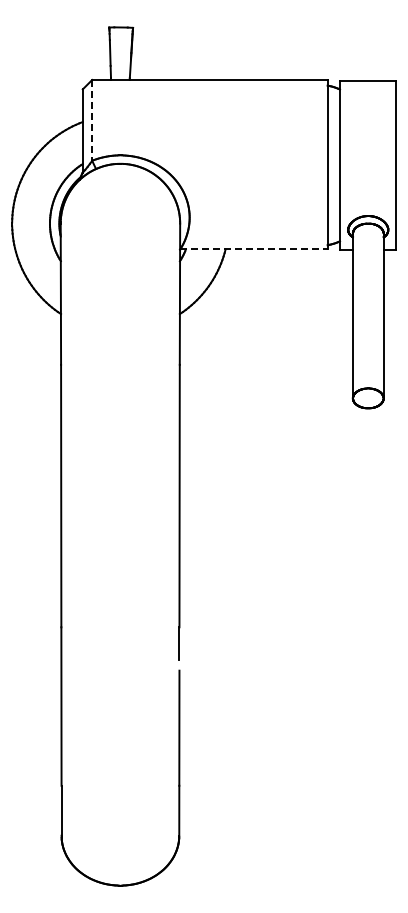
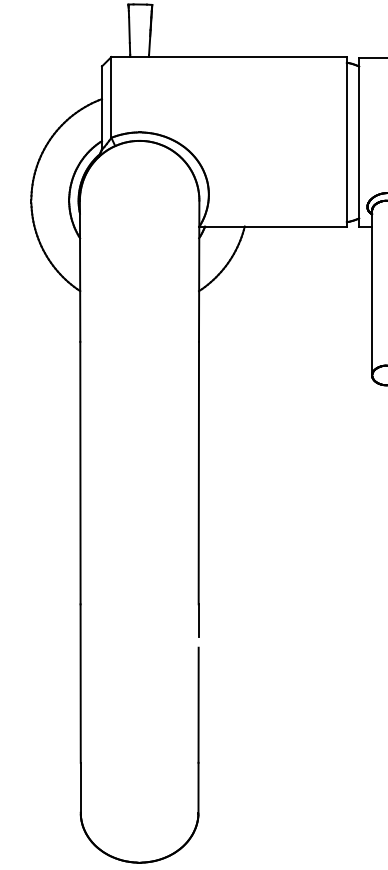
line: (92, 120) -> (111, 97), dashed -> solid
line: (253, 249) -> (272, 226), dashed -> solid

